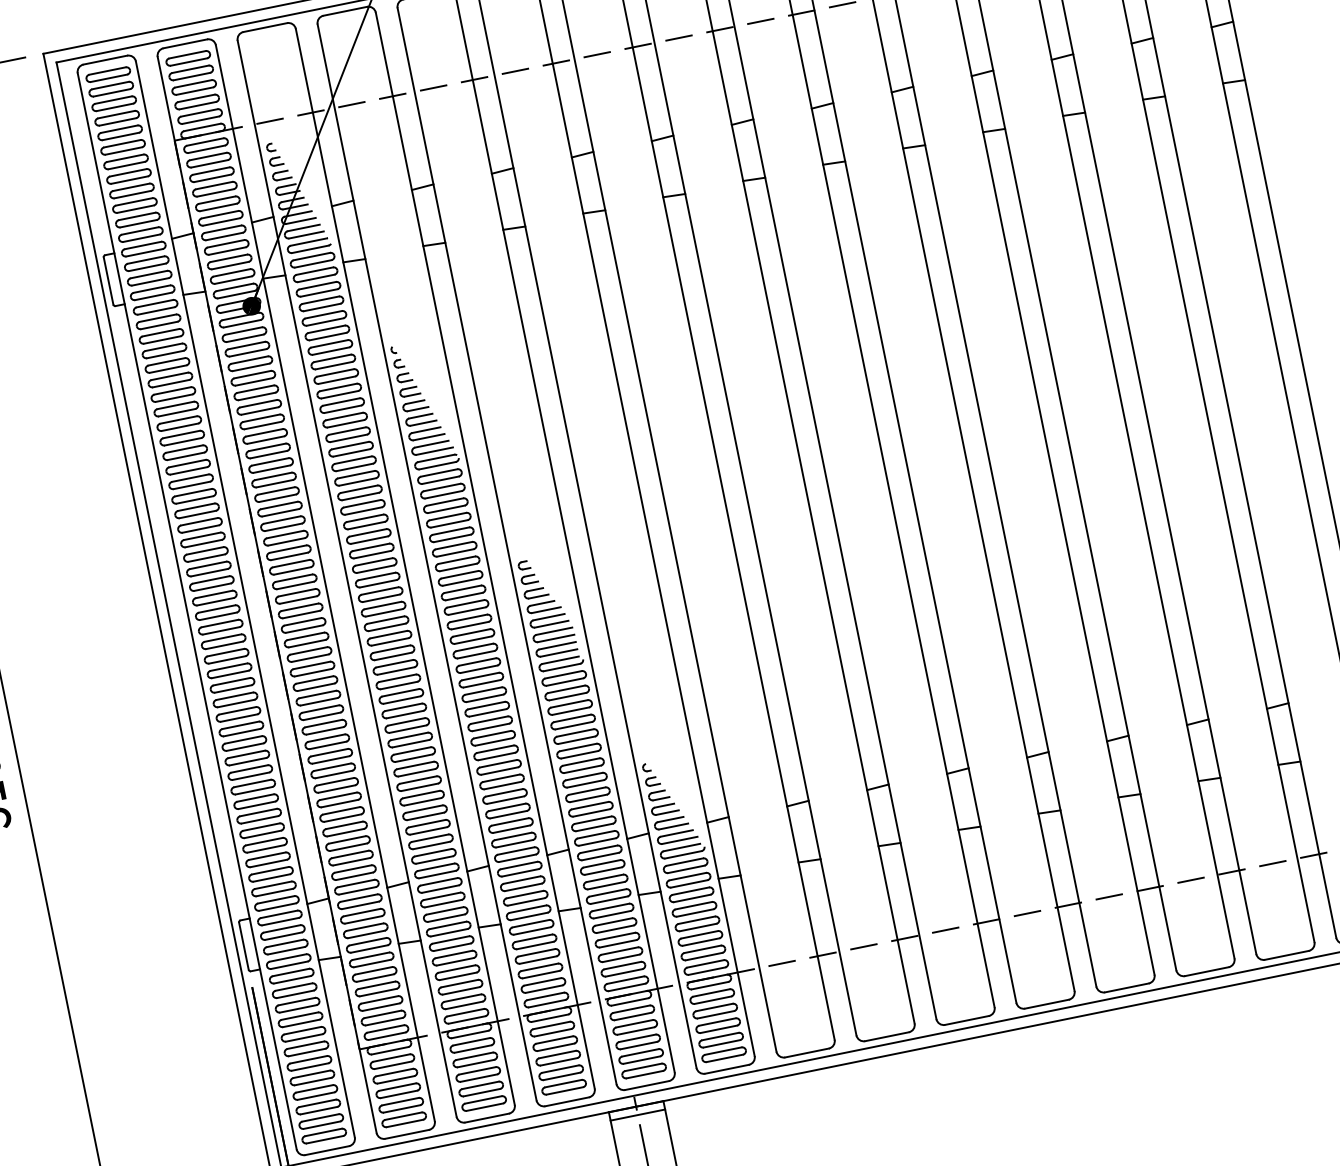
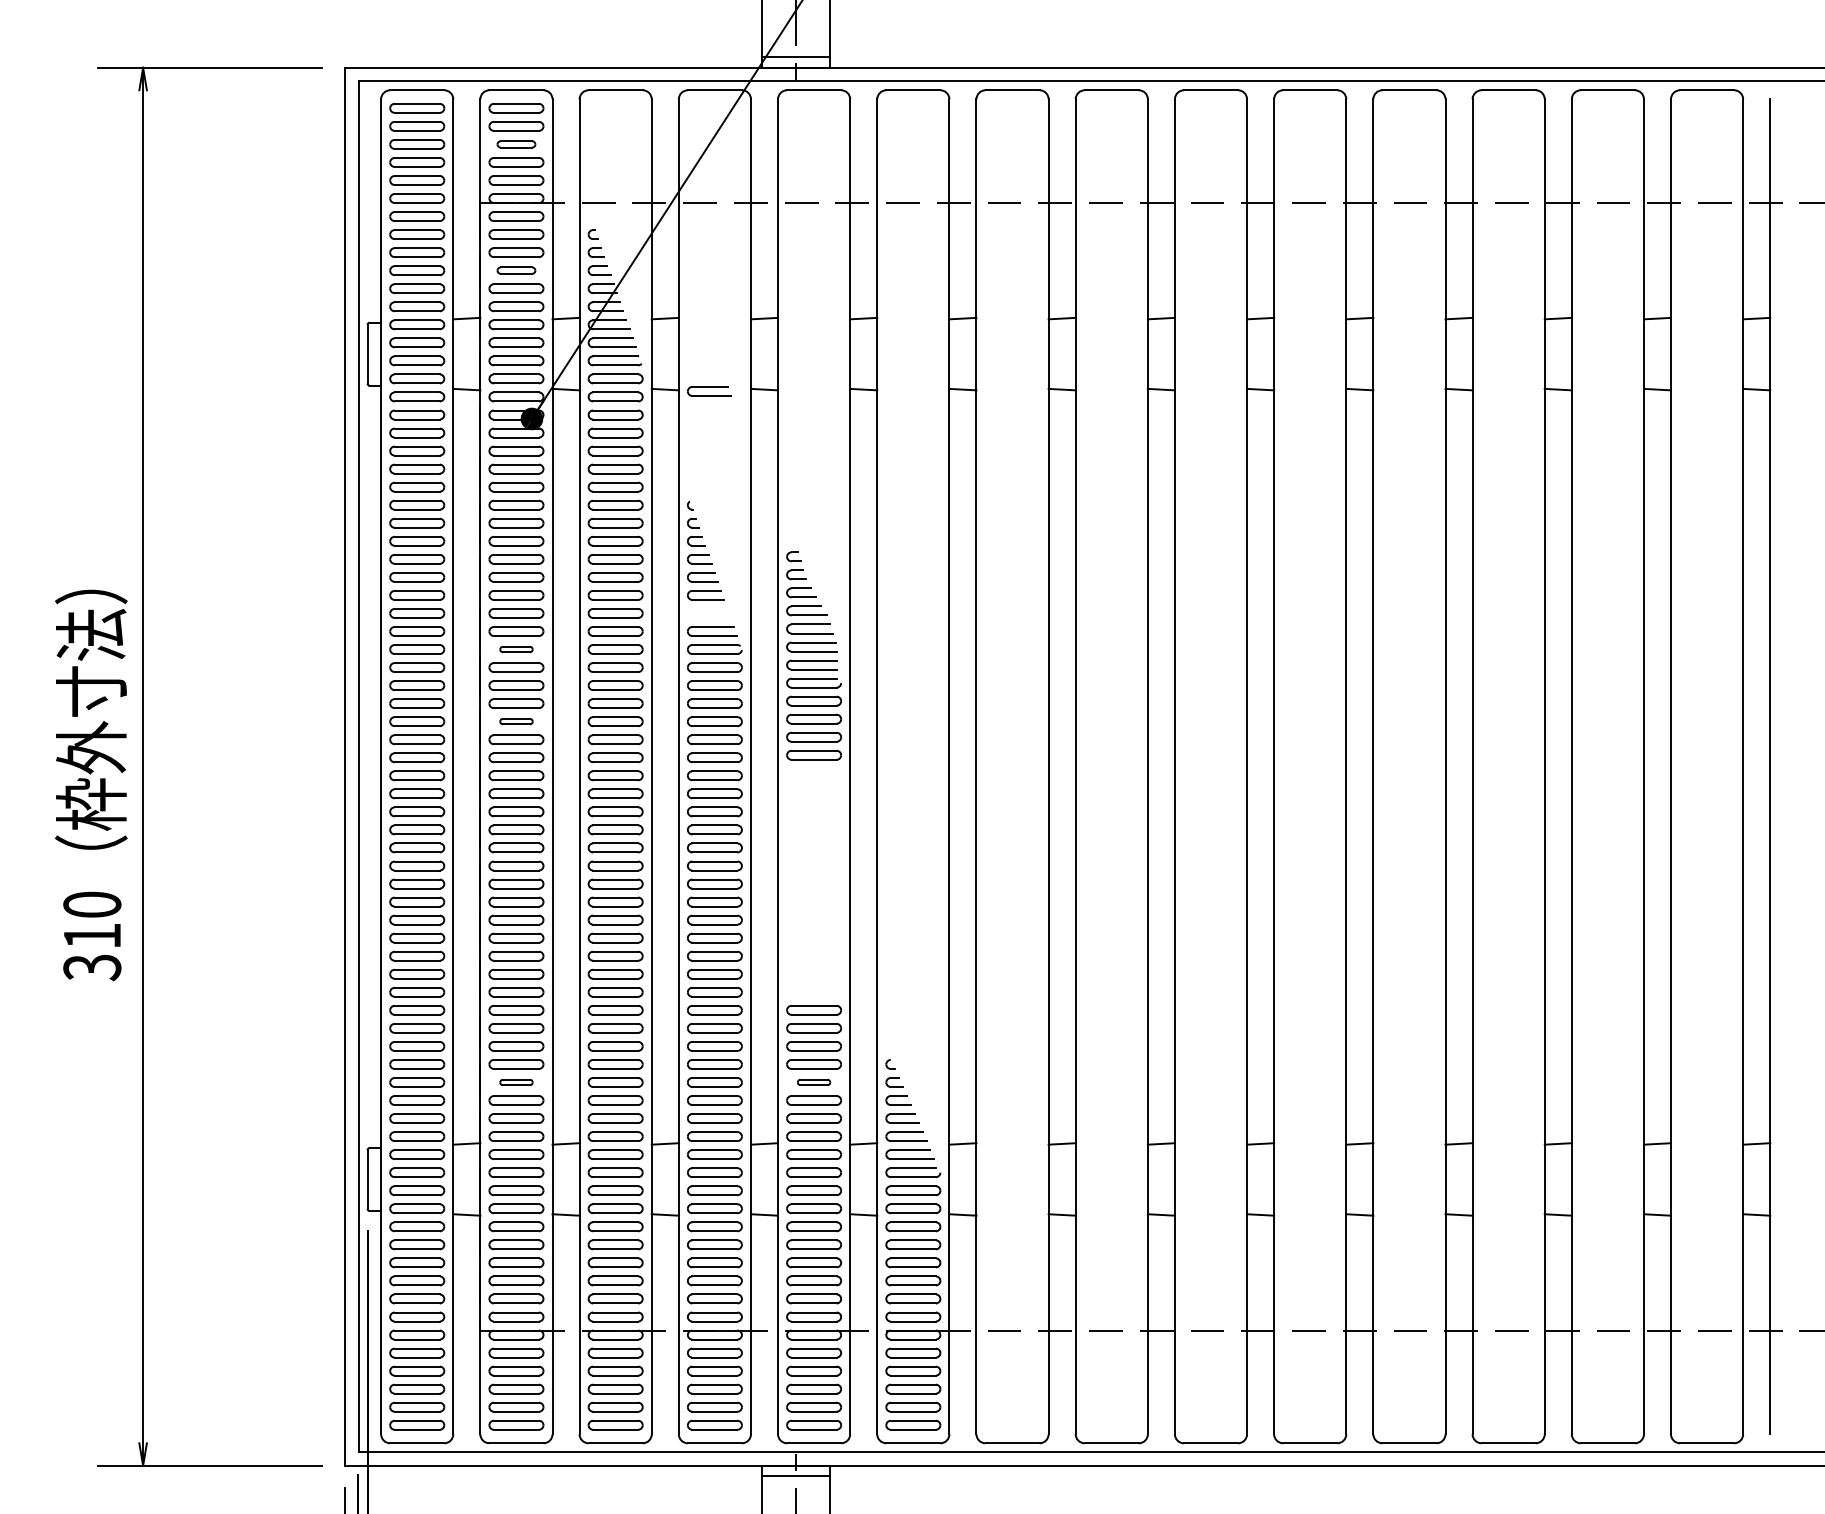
part: (194, 87) -> (516, 144), size x0.7
part: (214, 189) -> (516, 270), size x0.7
part: (426, 433) -> (709, 391), moved
part: (277, 494) -> (516, 649), size x0.6
part: (288, 552) -> (516, 721), size x0.6
part: (556, 641) -> (813, 655), moved
part: (587, 794) -> (813, 1082), size x0.6
part: (348, 843) -> (516, 1082), size x0.6

